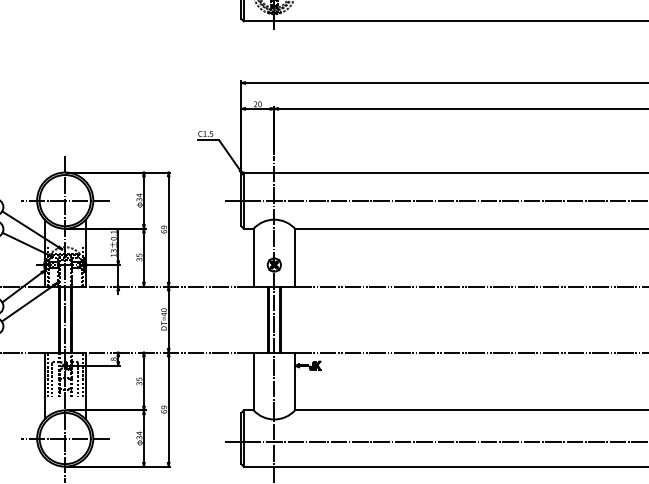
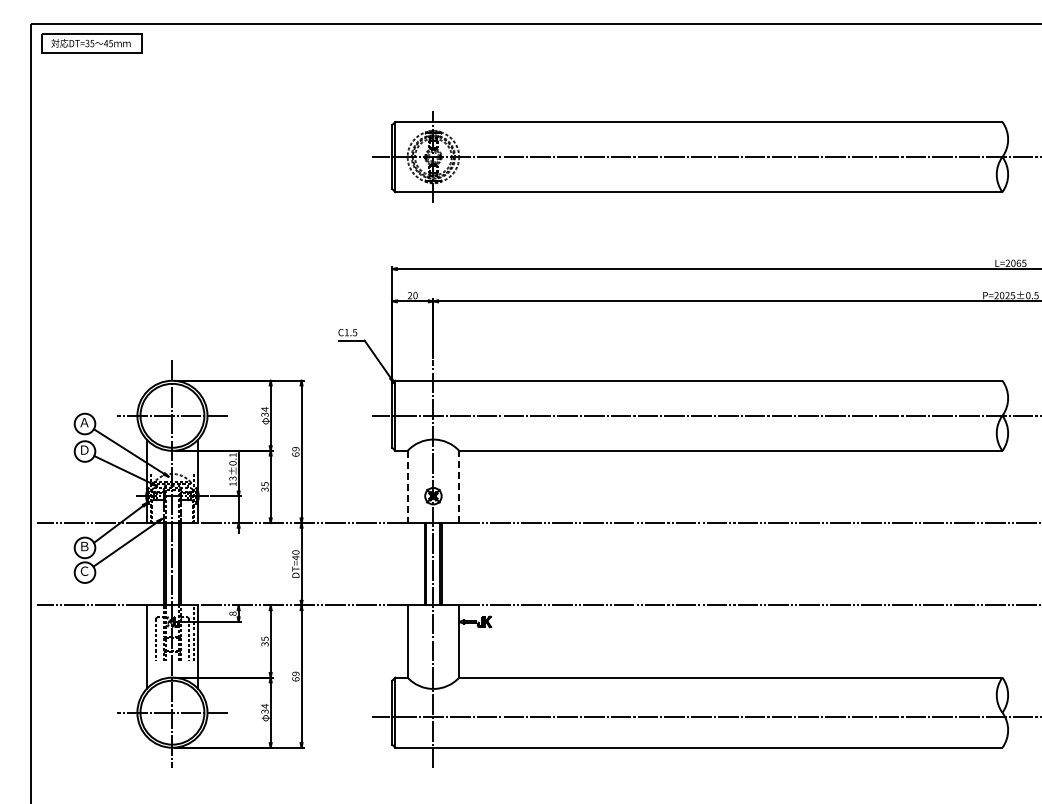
line: (295, 257) -> (459, 486), solid -> dashed
line: (253, 258) -> (407, 487), solid -> dashed
line: (47, 375) -> (150, 633), removed

